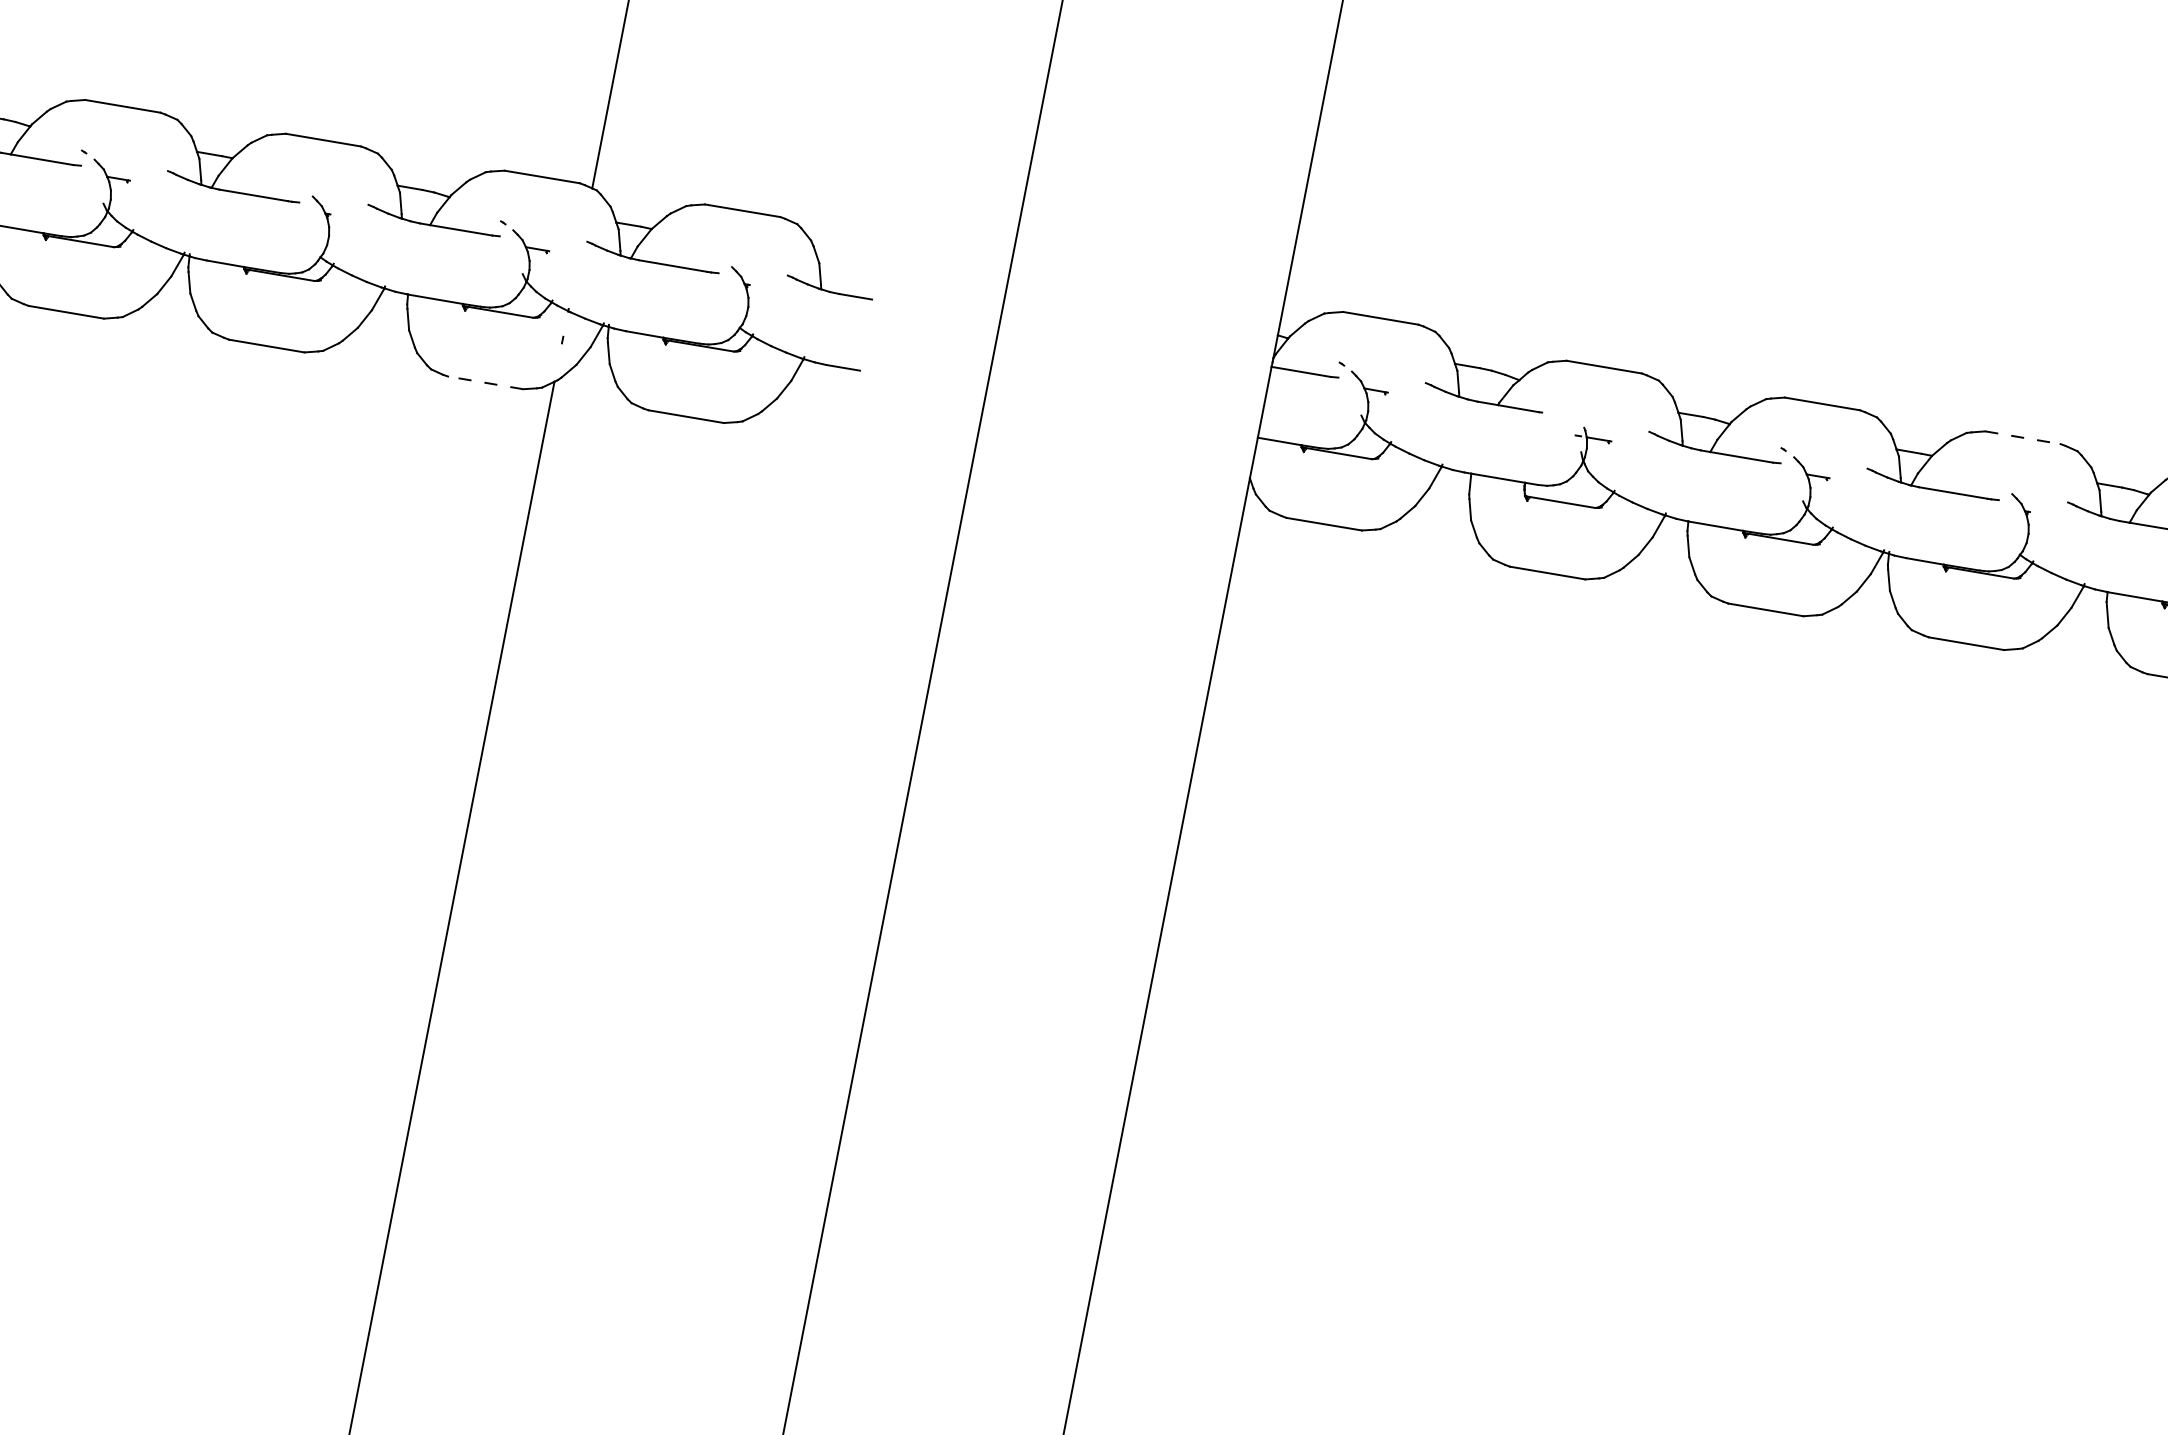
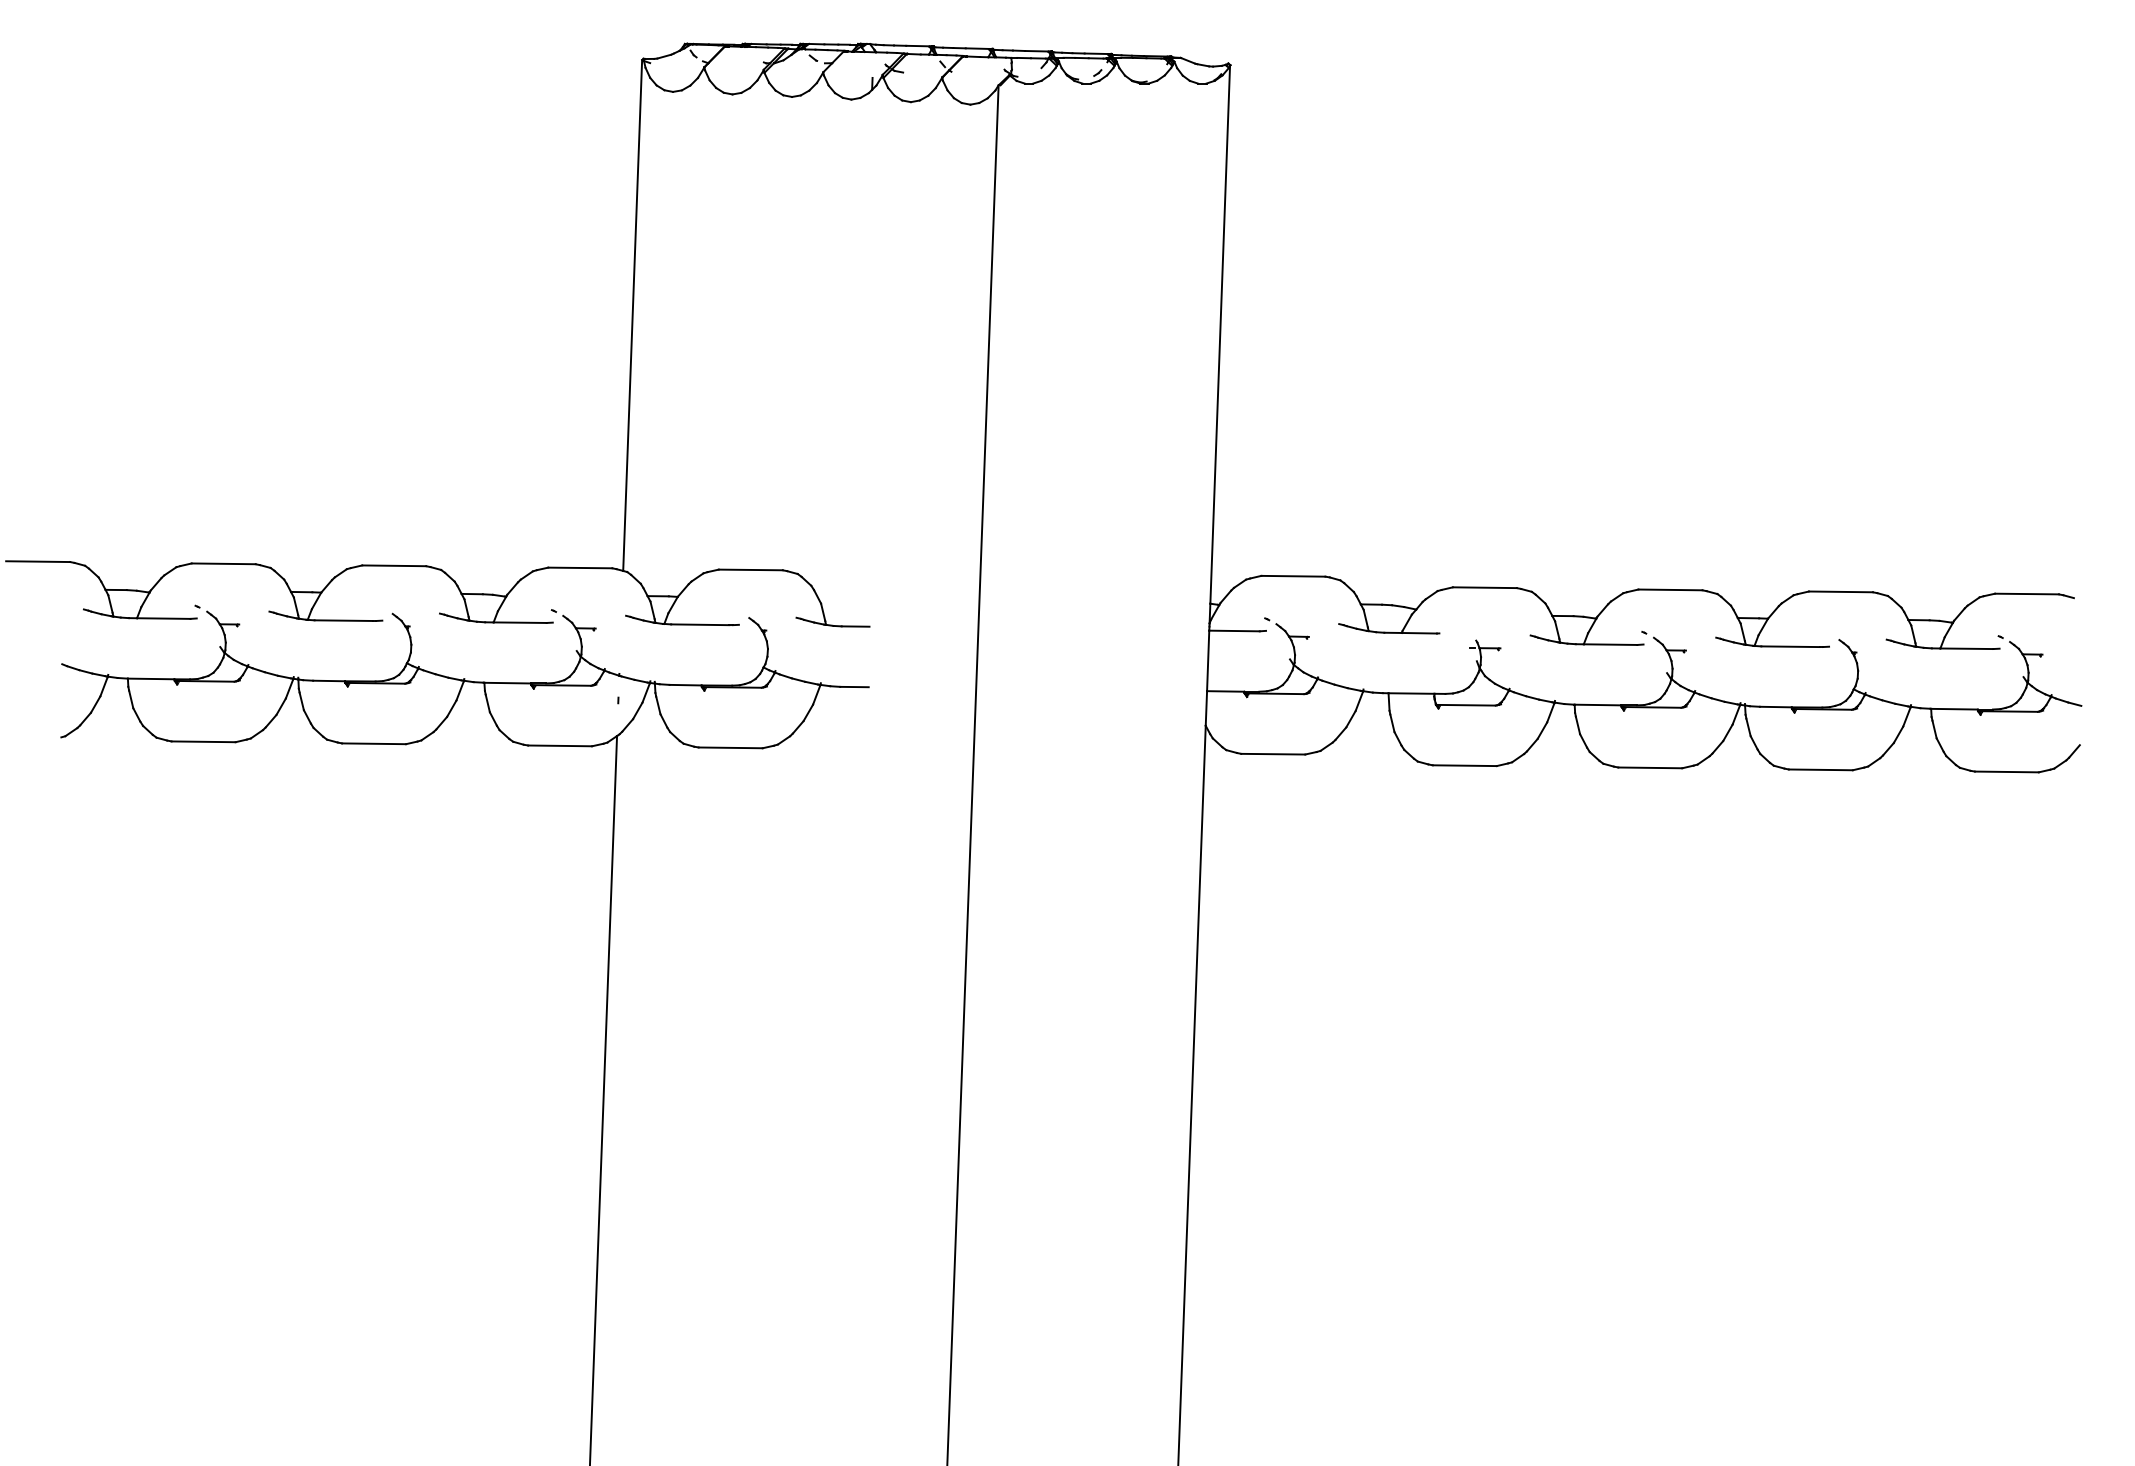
line: (486, 382) -> (560, 745), dashed -> solid
line: (2023, 437) -> (1841, 591), dashed -> solid

